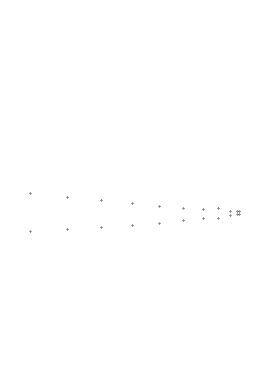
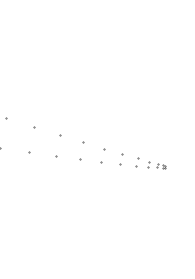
part: (219, 213) -> (149, 164), size x0.62

